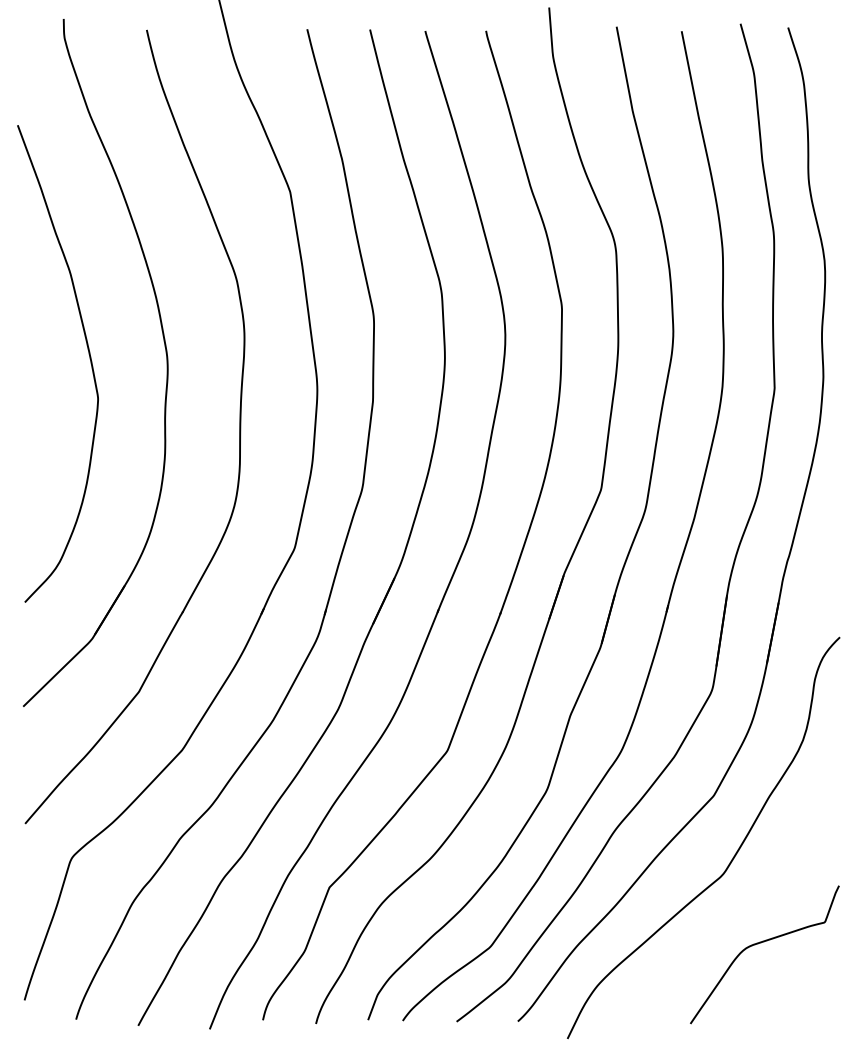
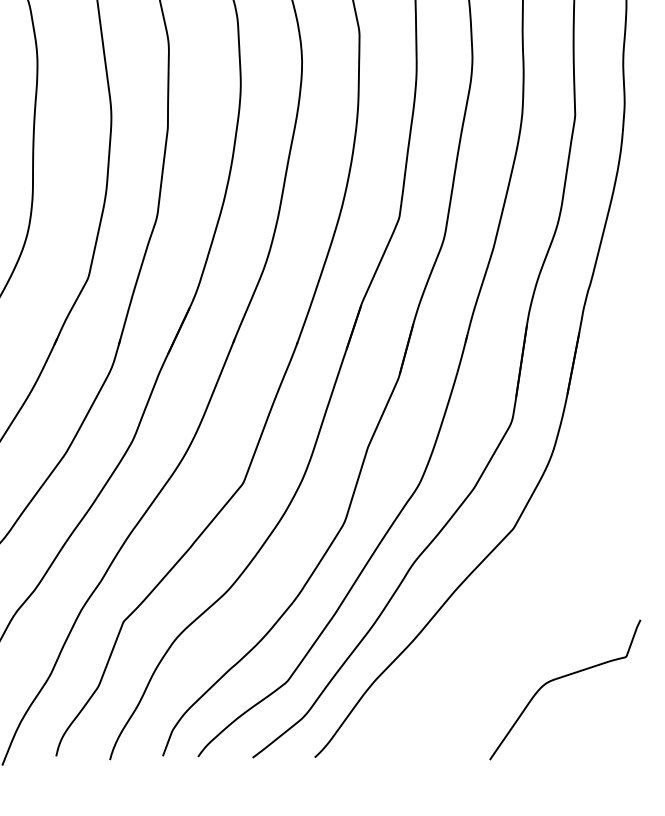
curve: (732, 857) -> (532, 591), removed

